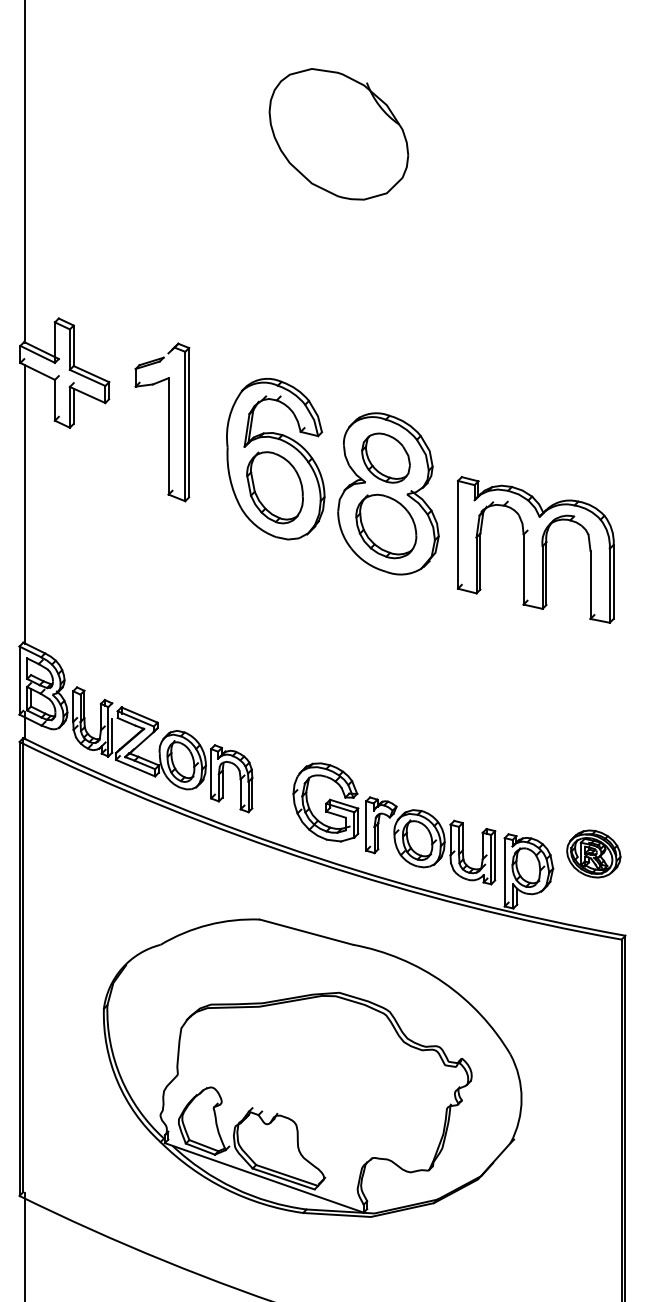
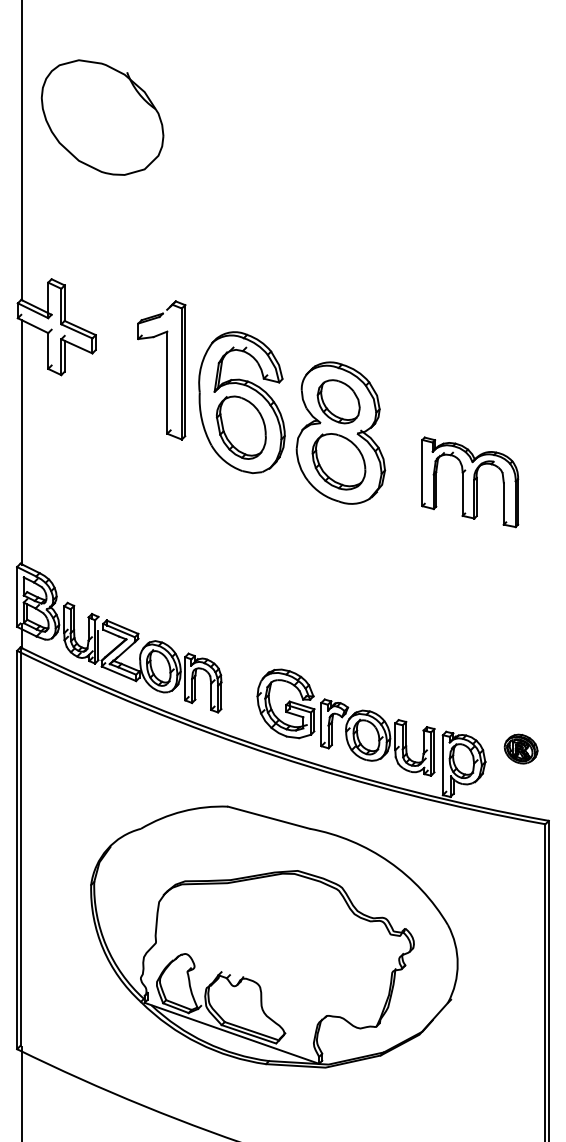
part: (338, 134) -> (102, 117), moved
part: (162, 422) -> (161, 370), moved
part: (535, 549) -> (469, 481), size x0.7
part: (593, 853) -> (520, 748), size x0.7

